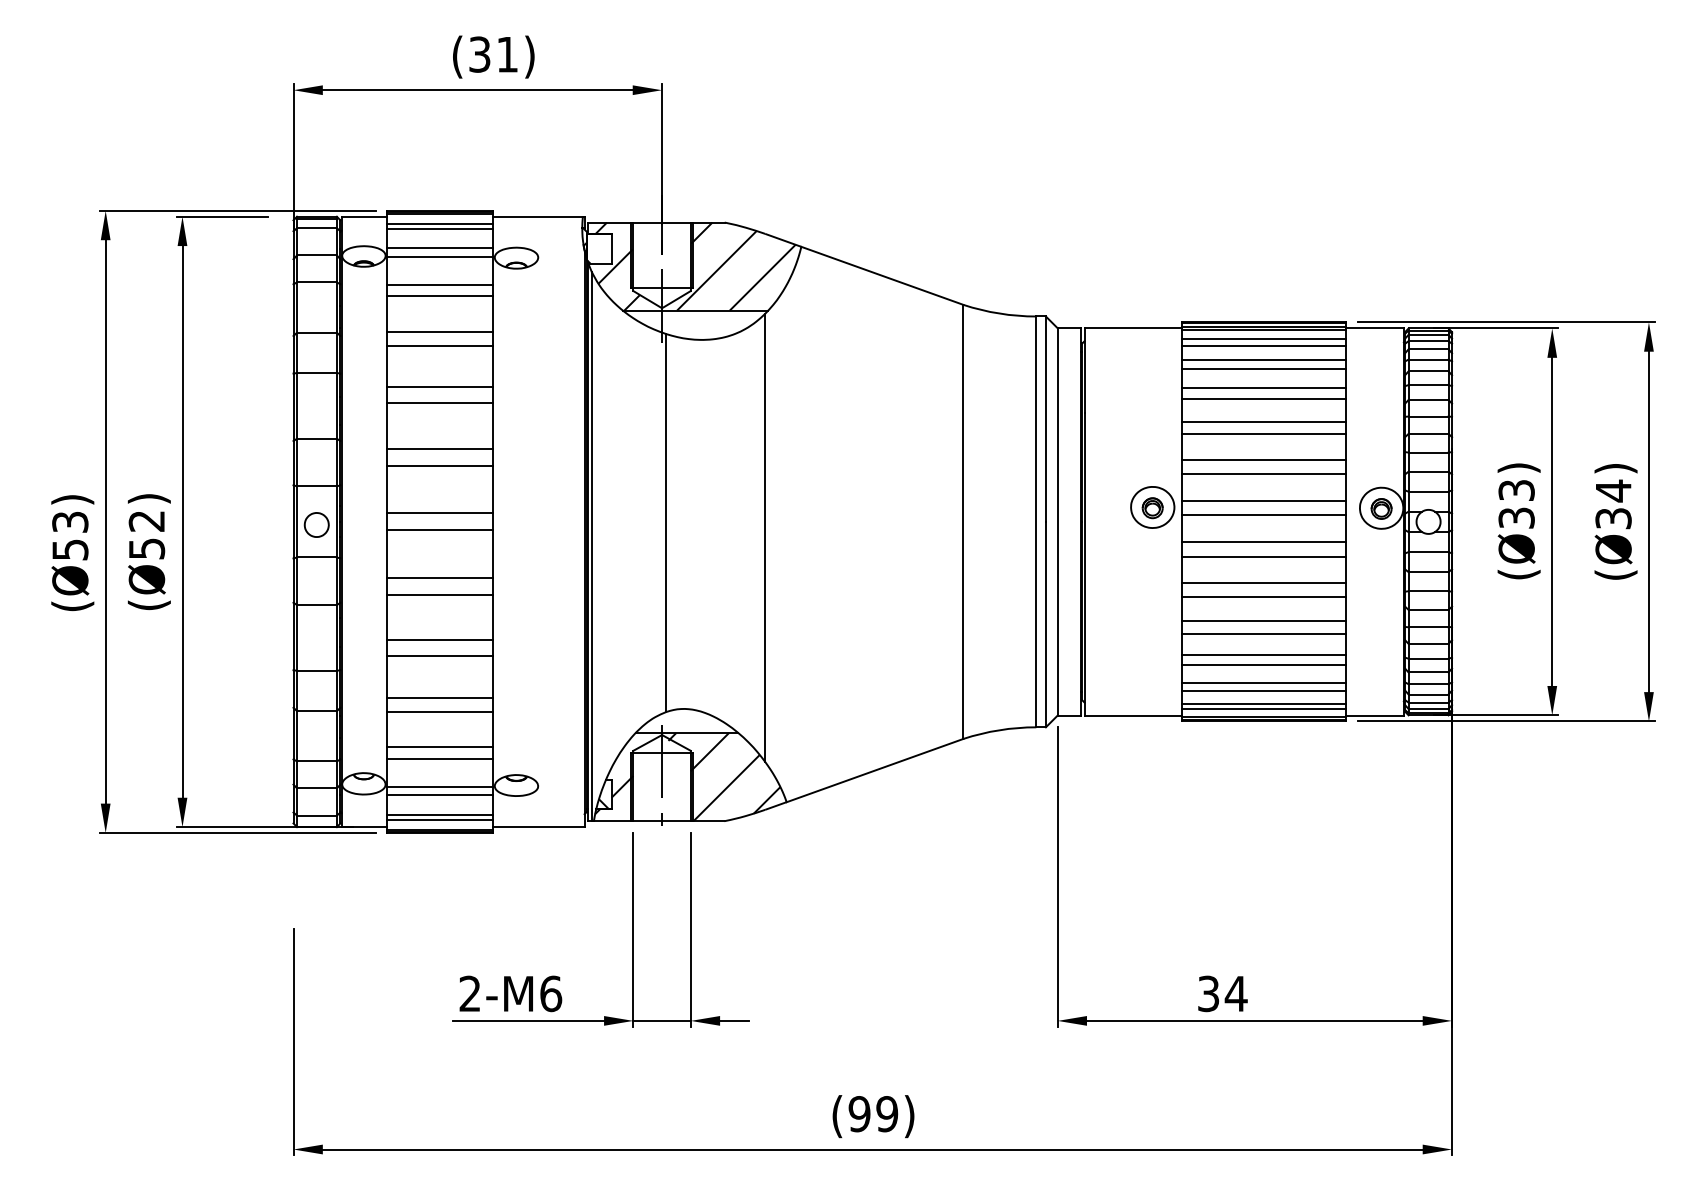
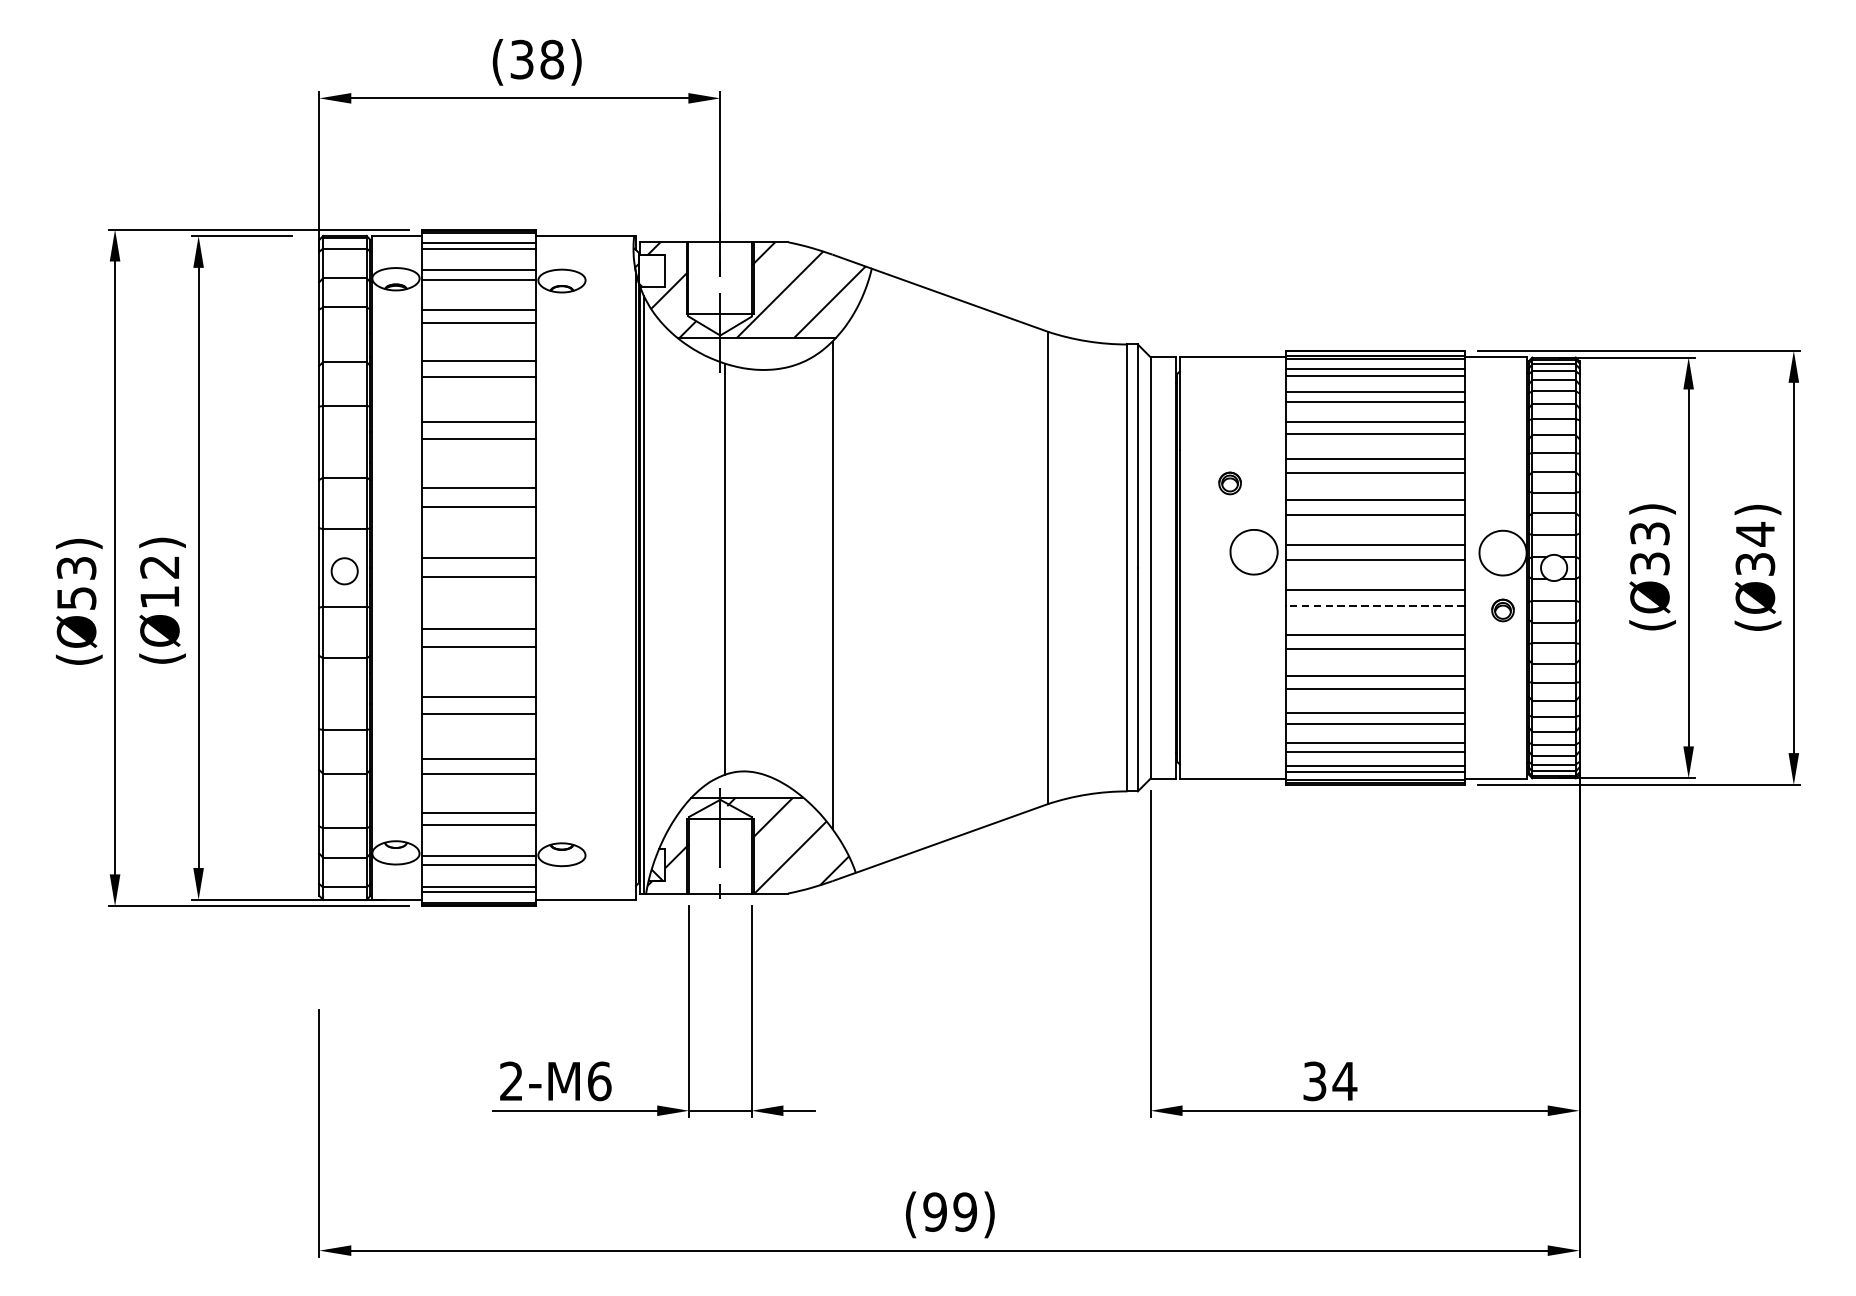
text: (507, 54) -> (552, 59), (31) -> (38)
part: (1152, 508) -> (1229, 483), moved
part: (1381, 508) -> (1502, 609), moved
text: (147, 548) -> (160, 596), (Ø52) -> (Ø12)
line: (1263, 556) -> (1374, 605), solid -> dashed

